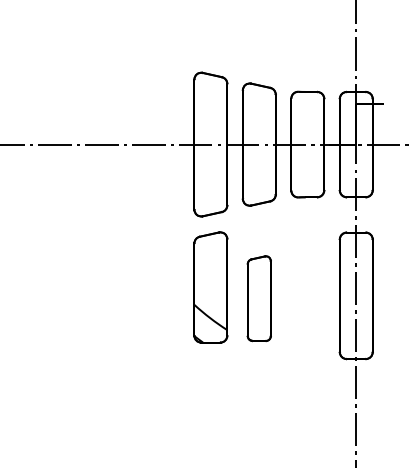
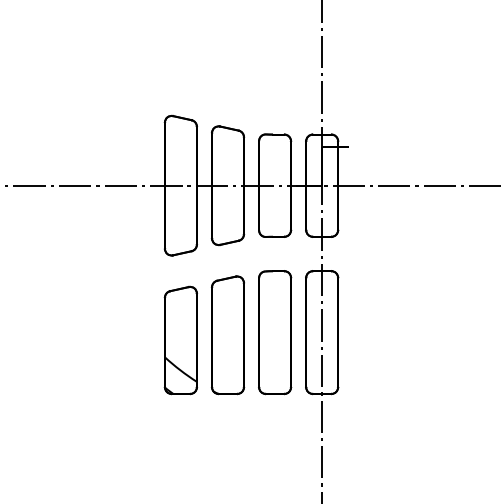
part: (210, 287) -> (180, 340), moved
part: (308, 295) -> (275, 332), added
part: (258, 298) -> (227, 335), size x1.43

